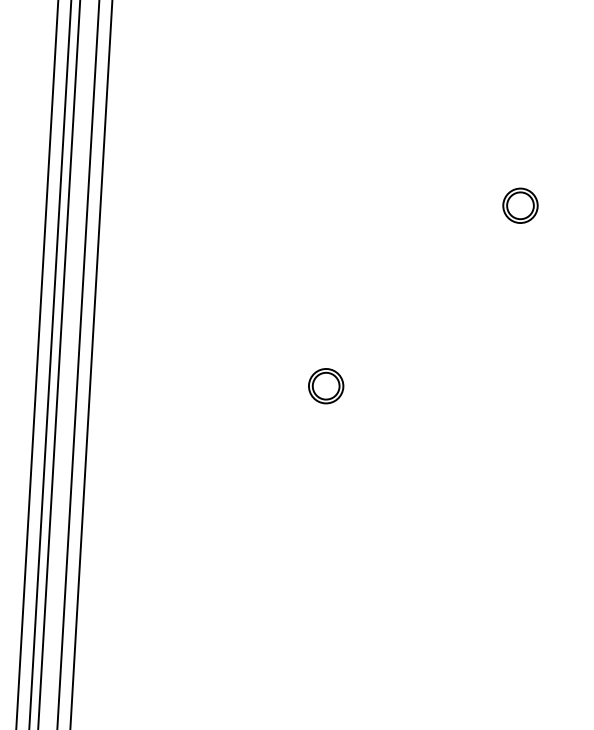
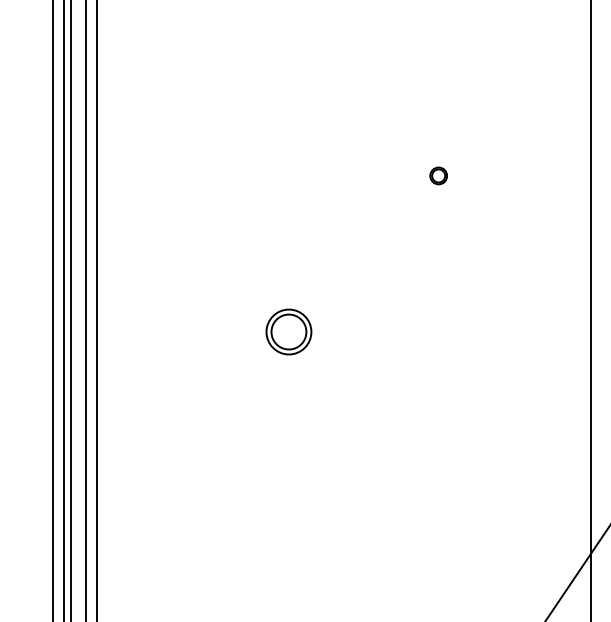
part: (520, 205) -> (438, 175), size x0.6
part: (326, 385) -> (289, 331), size x1.6

